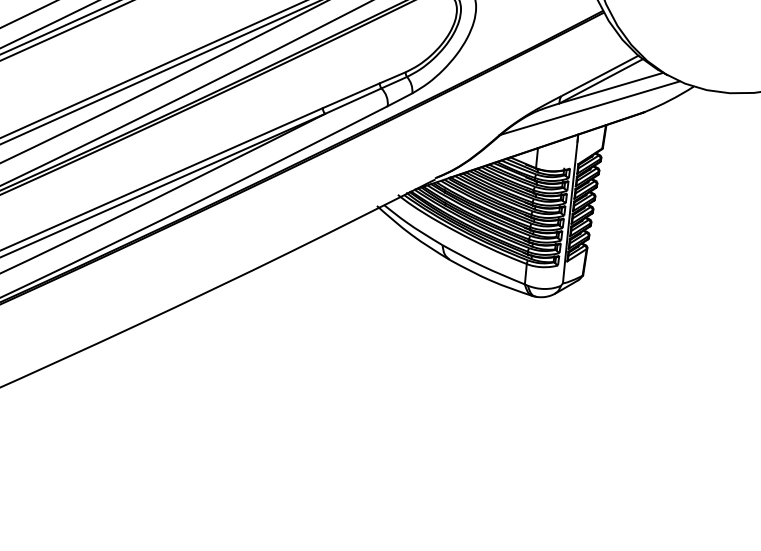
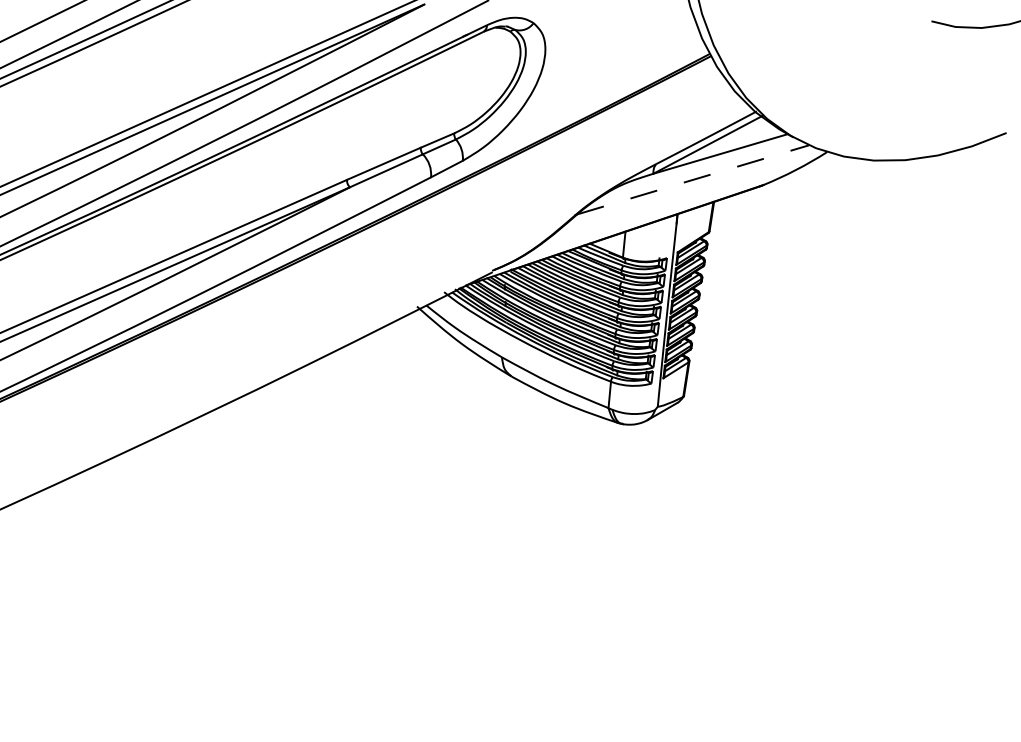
line: (590, 107) -> (693, 179), solid -> dashed

